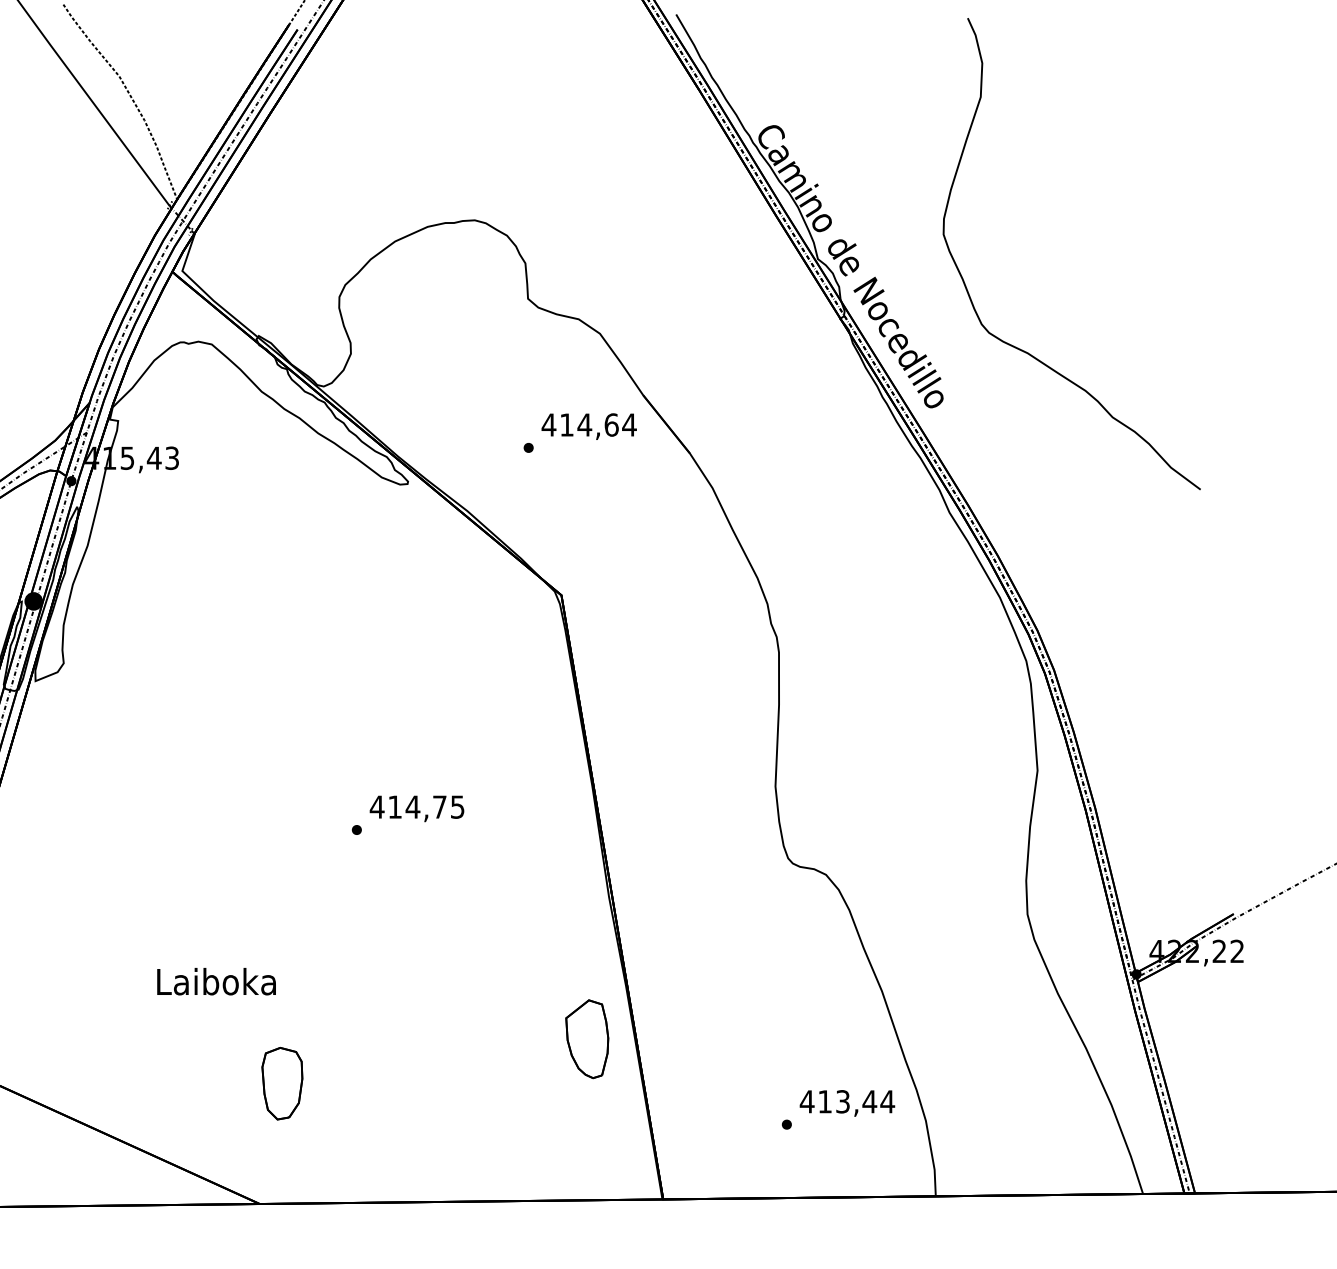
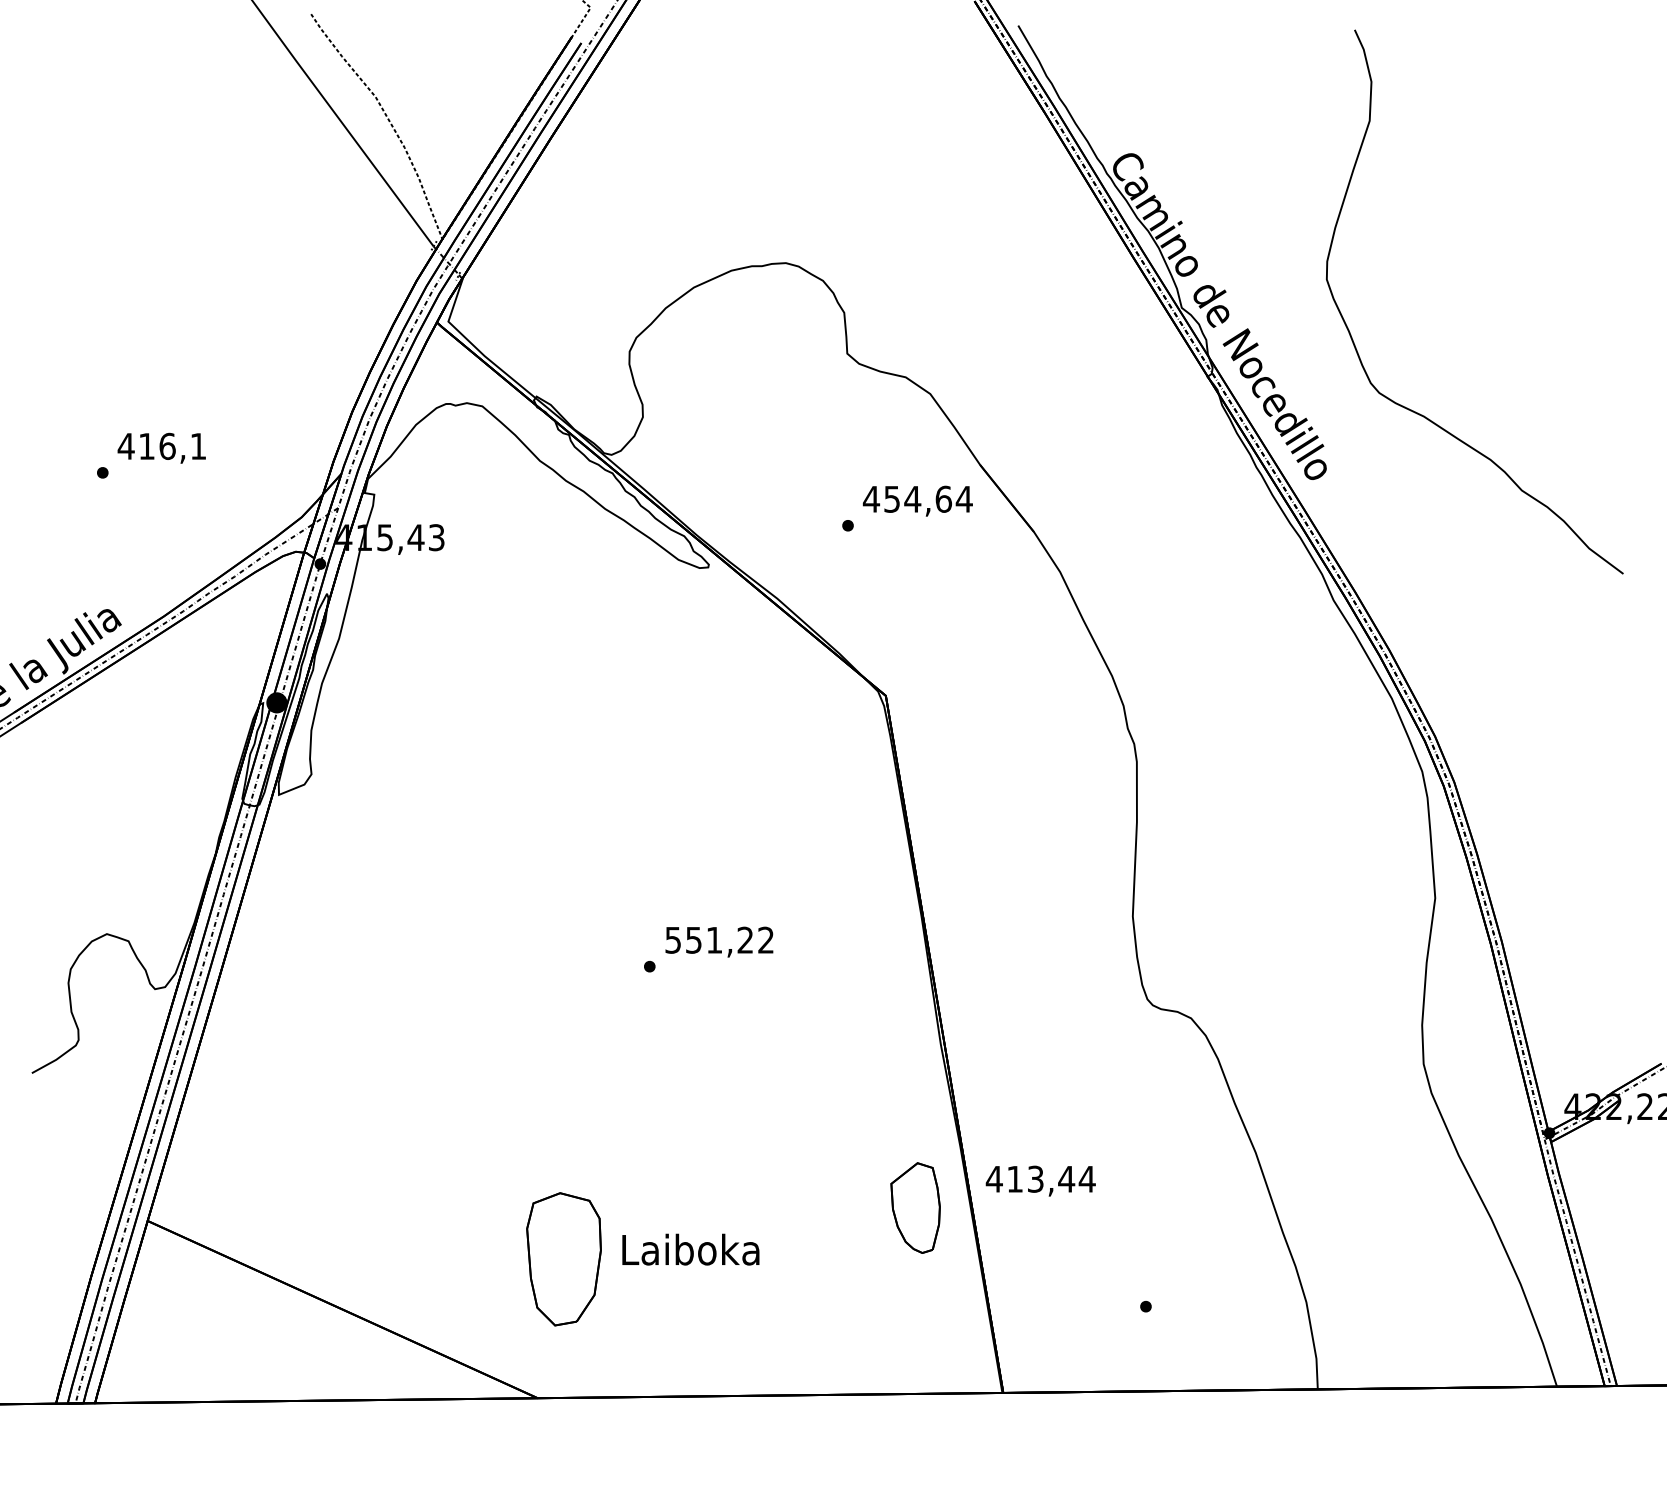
text: (566, 425) -> (891, 499), 414,64 -> 454,64
text: (416, 806) -> (718, 939), 414,75 -> 551,22
text: (216, 981) -> (690, 1249), moved
part: (282, 1083) -> (563, 1259), size x1.6
text: (847, 1102) -> (1040, 1180), moved

